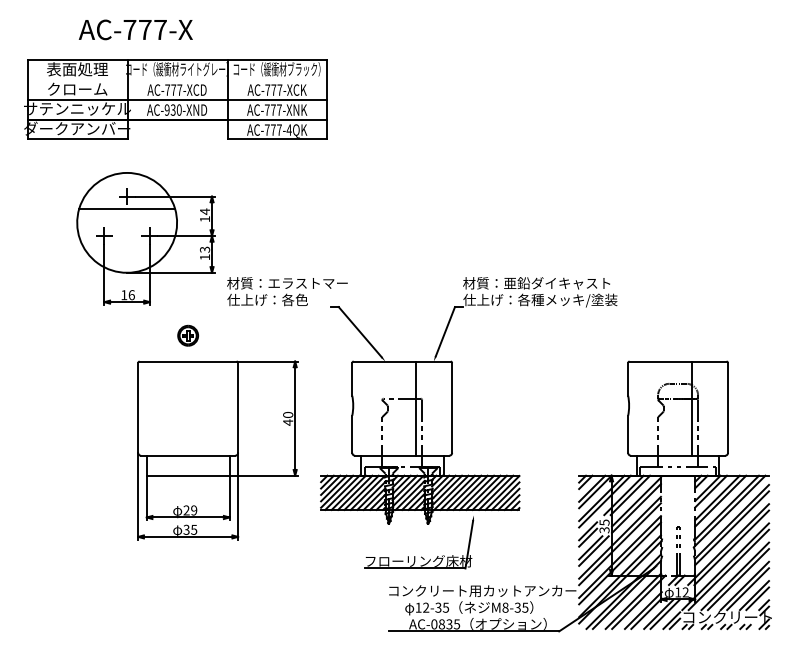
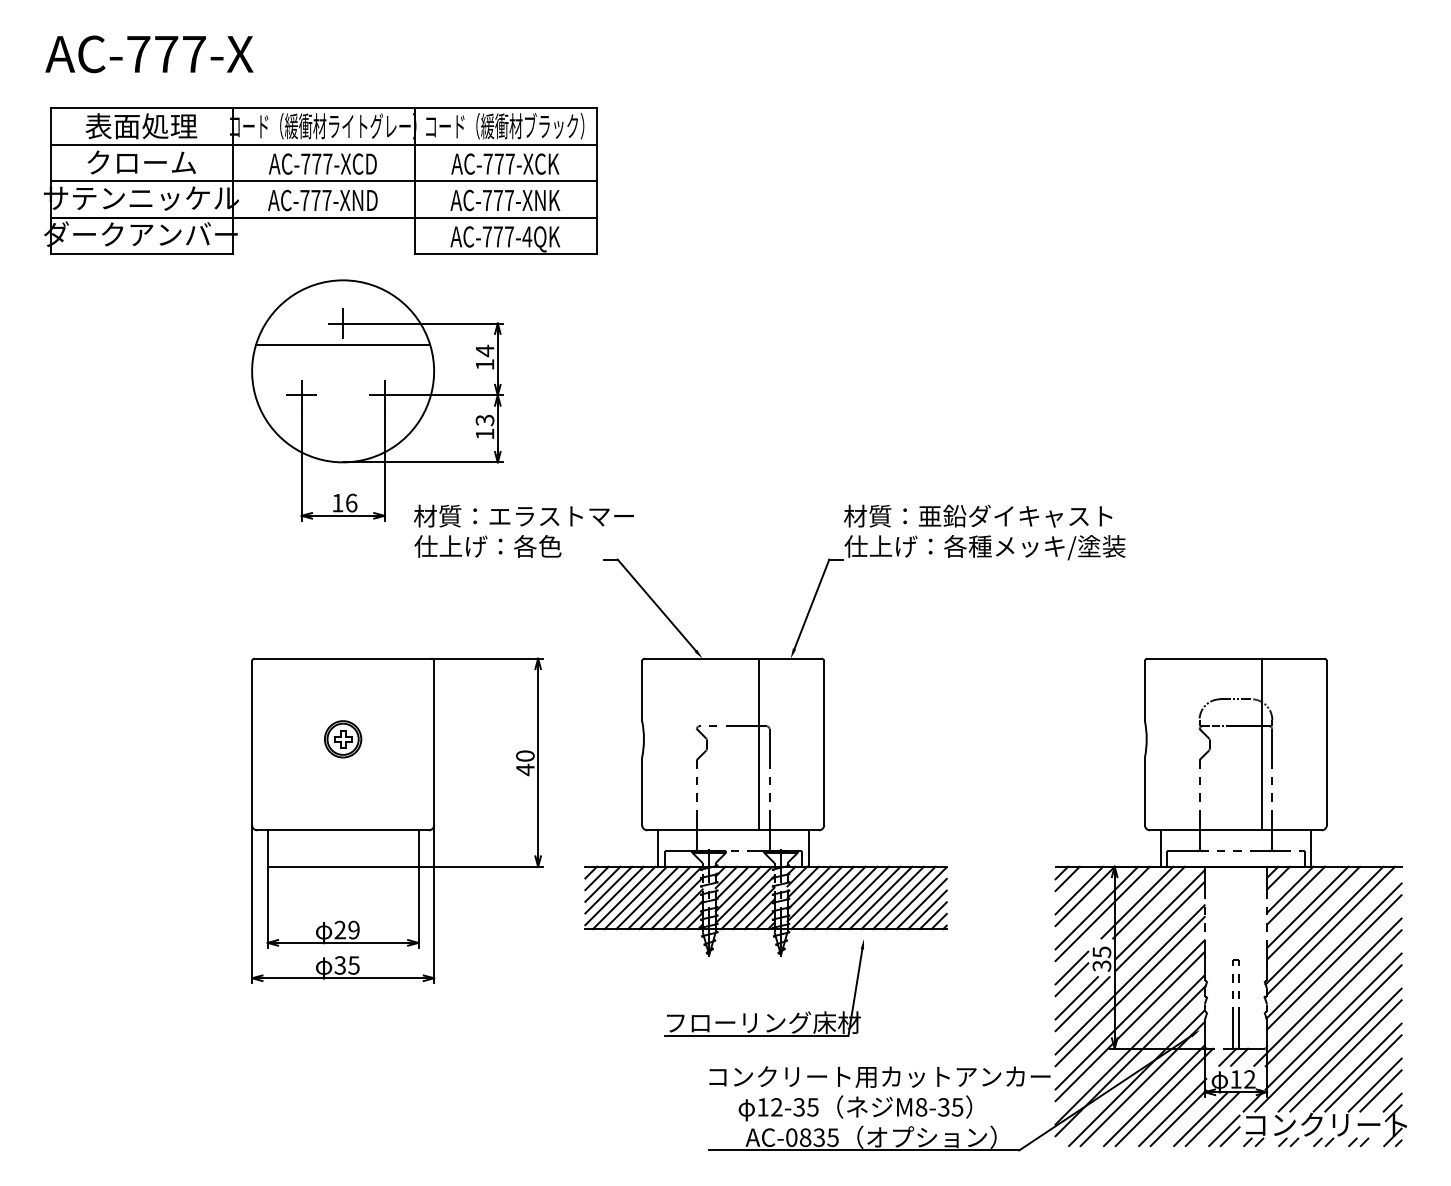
text: (135, 29) -> (148, 53), moved
line: (177, 79) -> (323, 144), added
text: (172, 109) -> (314, 199), AC-930-XND -> AC-777-XND
part: (145, 238) -> (376, 399), moved
part: (187, 335) -> (341, 738), moved

